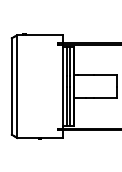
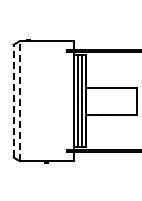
line: (11, 86) -> (13, 100), solid -> dashed
line: (16, 86) -> (19, 100), solid -> dashed

